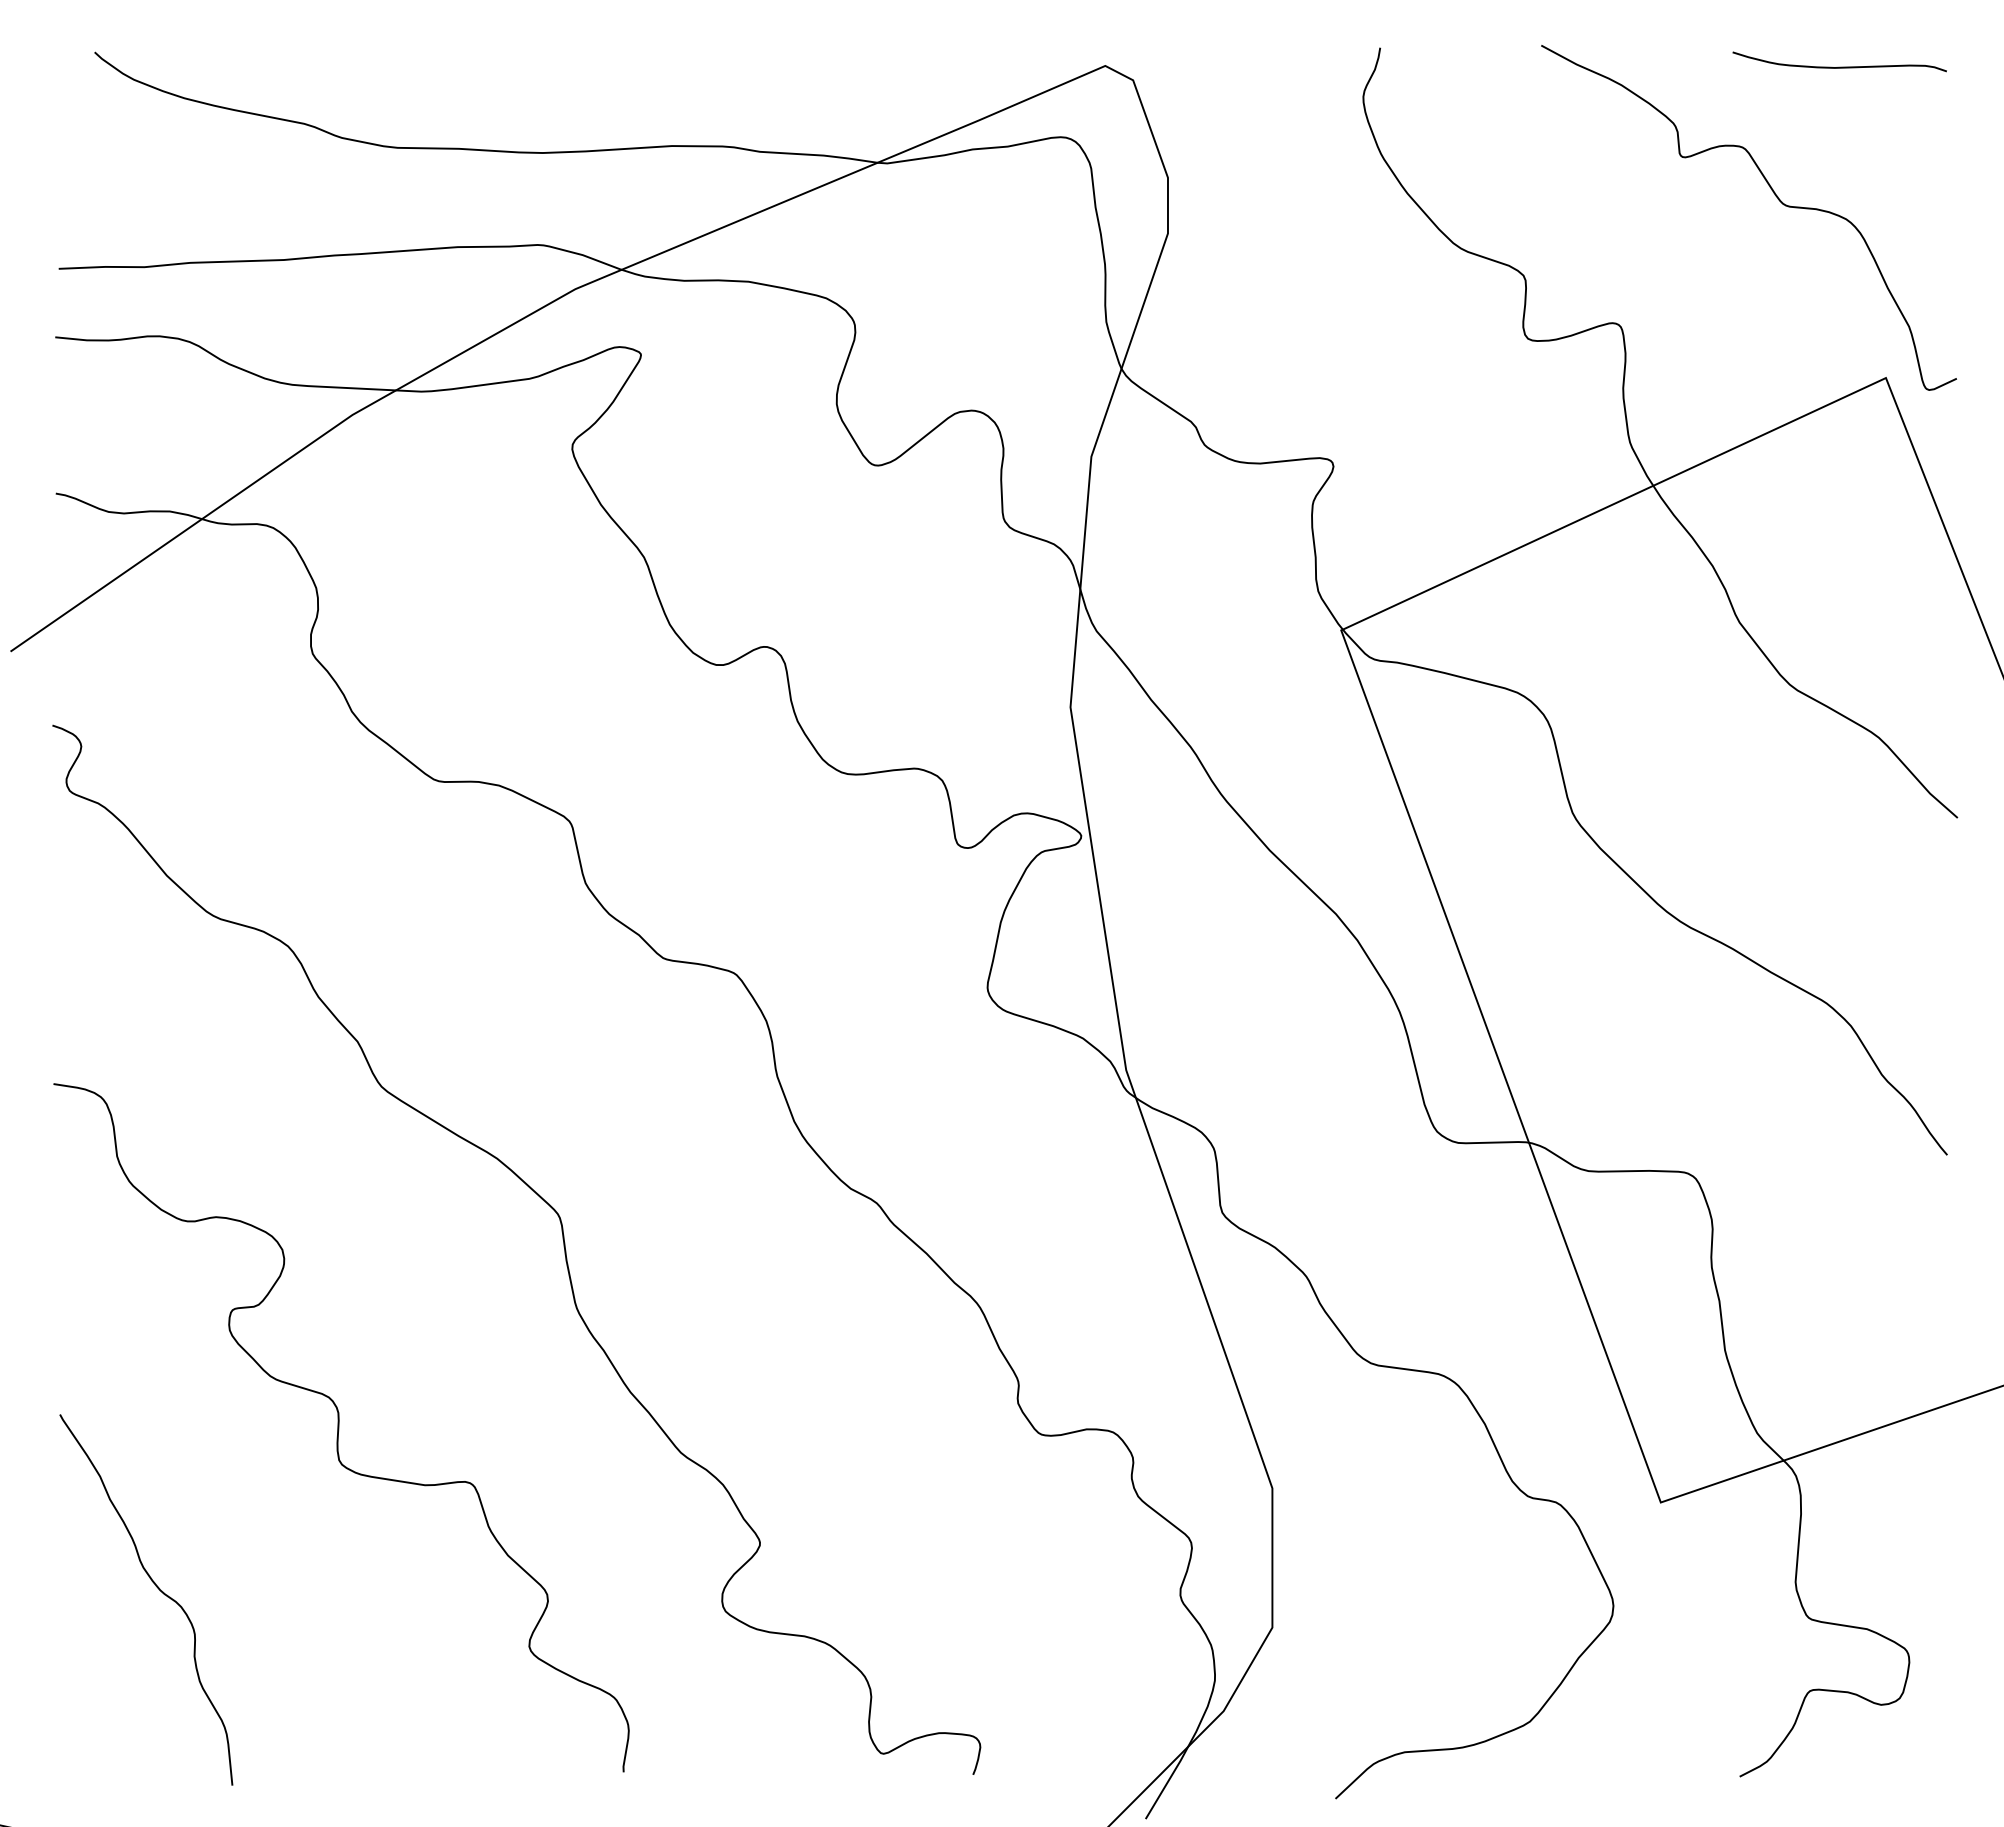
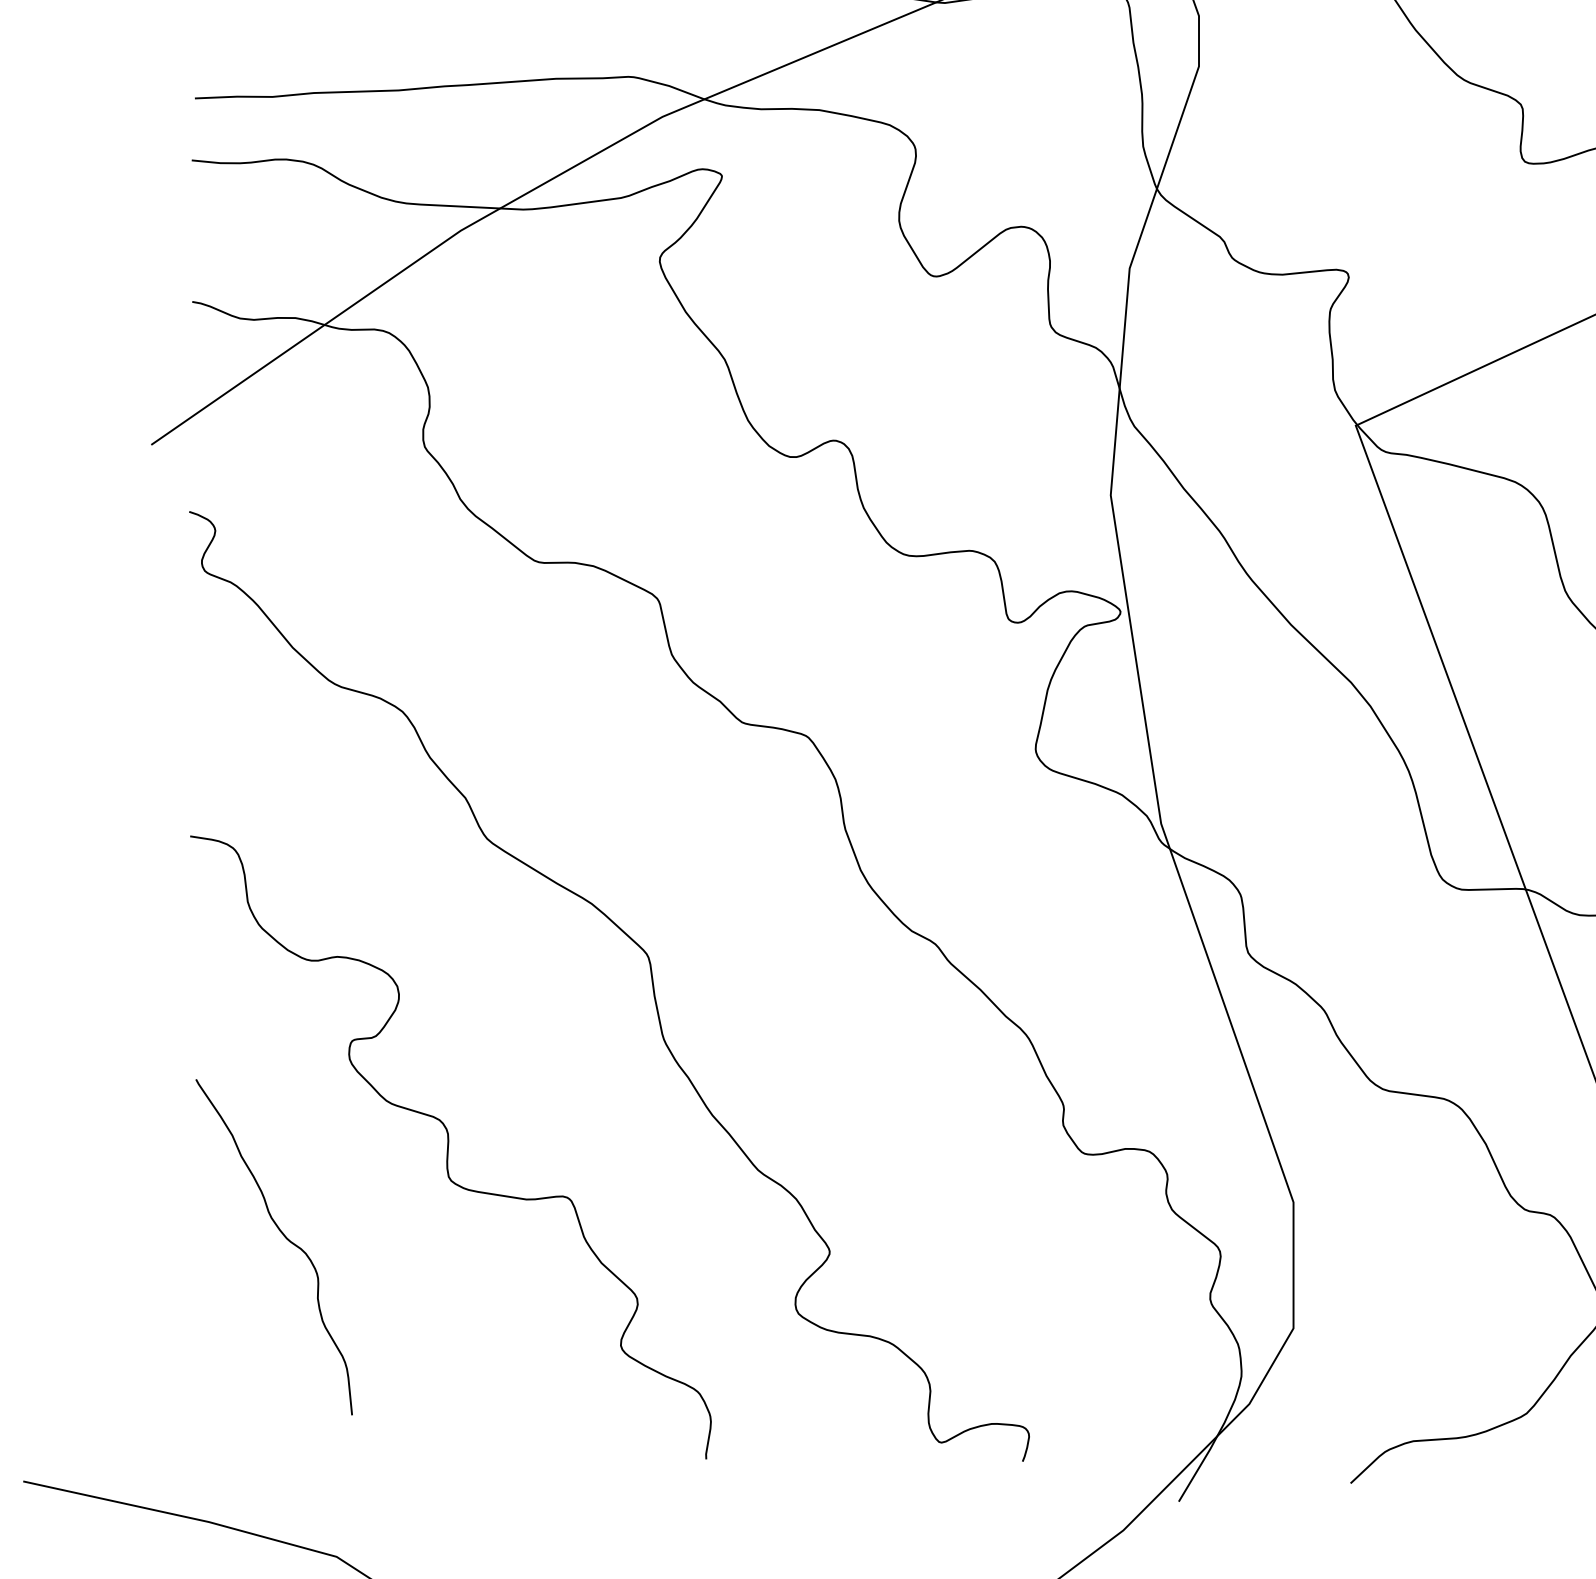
curve: (157, 1588) -> (284, 1236), moved

